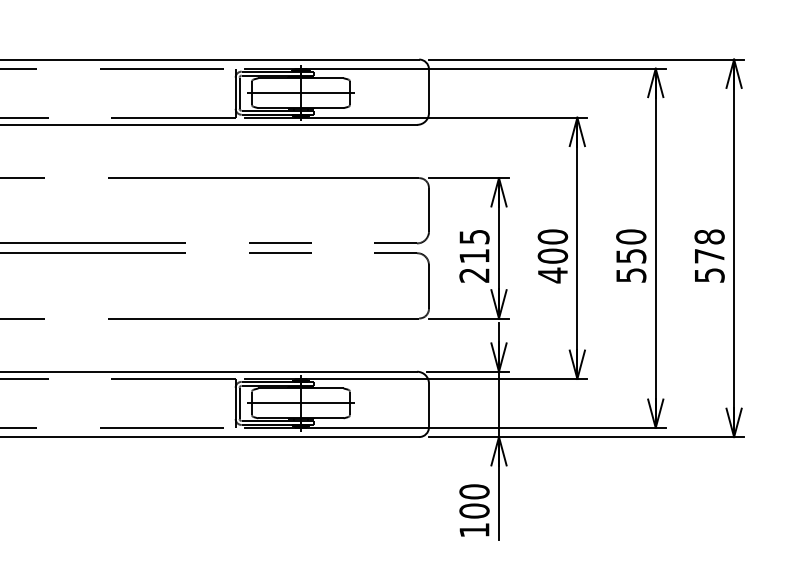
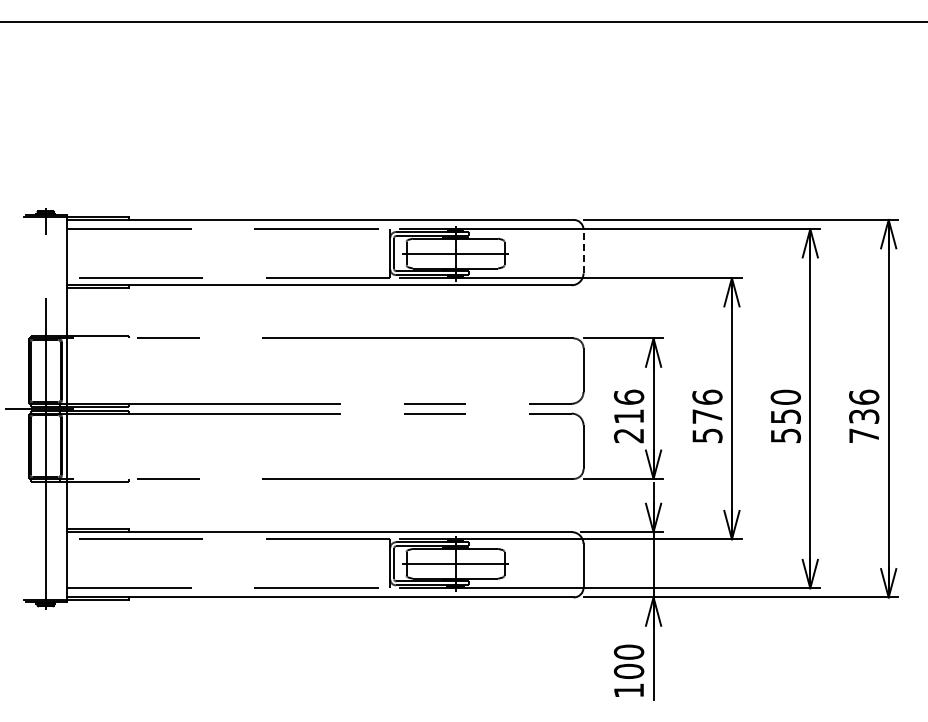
line: (428, 91) -> (583, 251), solid -> dashed
text: (473, 236) -> (628, 396), 215 -> 216
text: (552, 256) -> (707, 416), 400 -> 576
text: (709, 256) -> (864, 416), 578 -> 736

